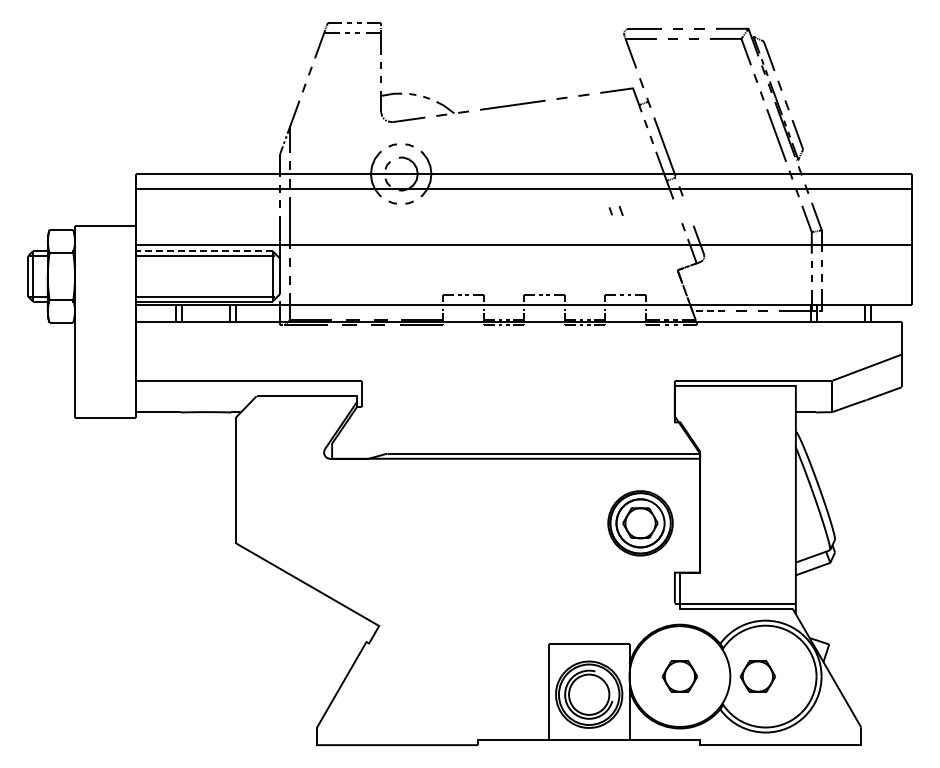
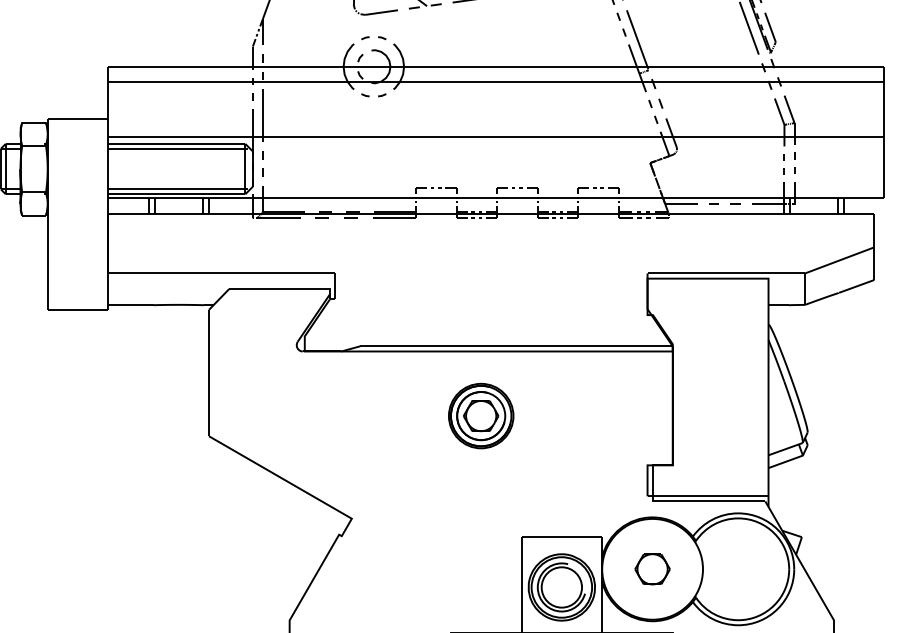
part: (615, 210) -> (655, 103), moved
line: (204, 251) -> (177, 144), dashed -> solid
line: (708, 311) -> (681, 204), dashed -> solid
part: (640, 523) -> (481, 416), moved
part: (757, 676) -> (730, 569), removed

